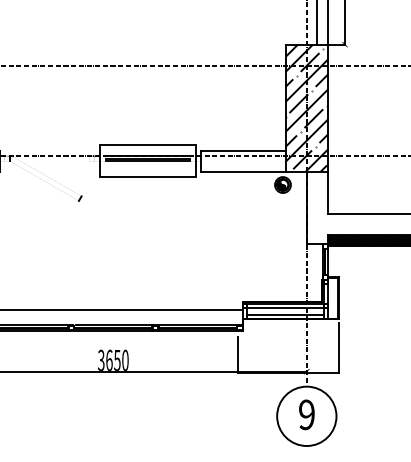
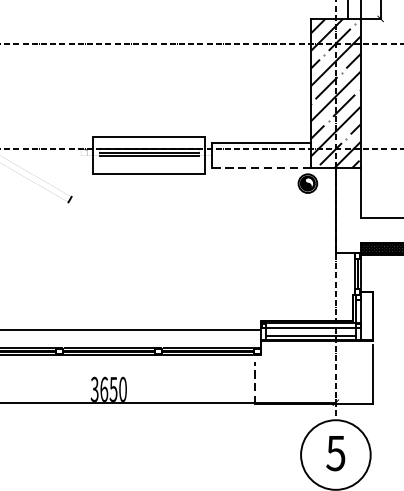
line: (242, 171) -> (260, 167), solid -> dashed
line: (237, 354) -> (254, 382), solid -> dashed
text: (306, 414) -> (335, 452), 9 -> 5

